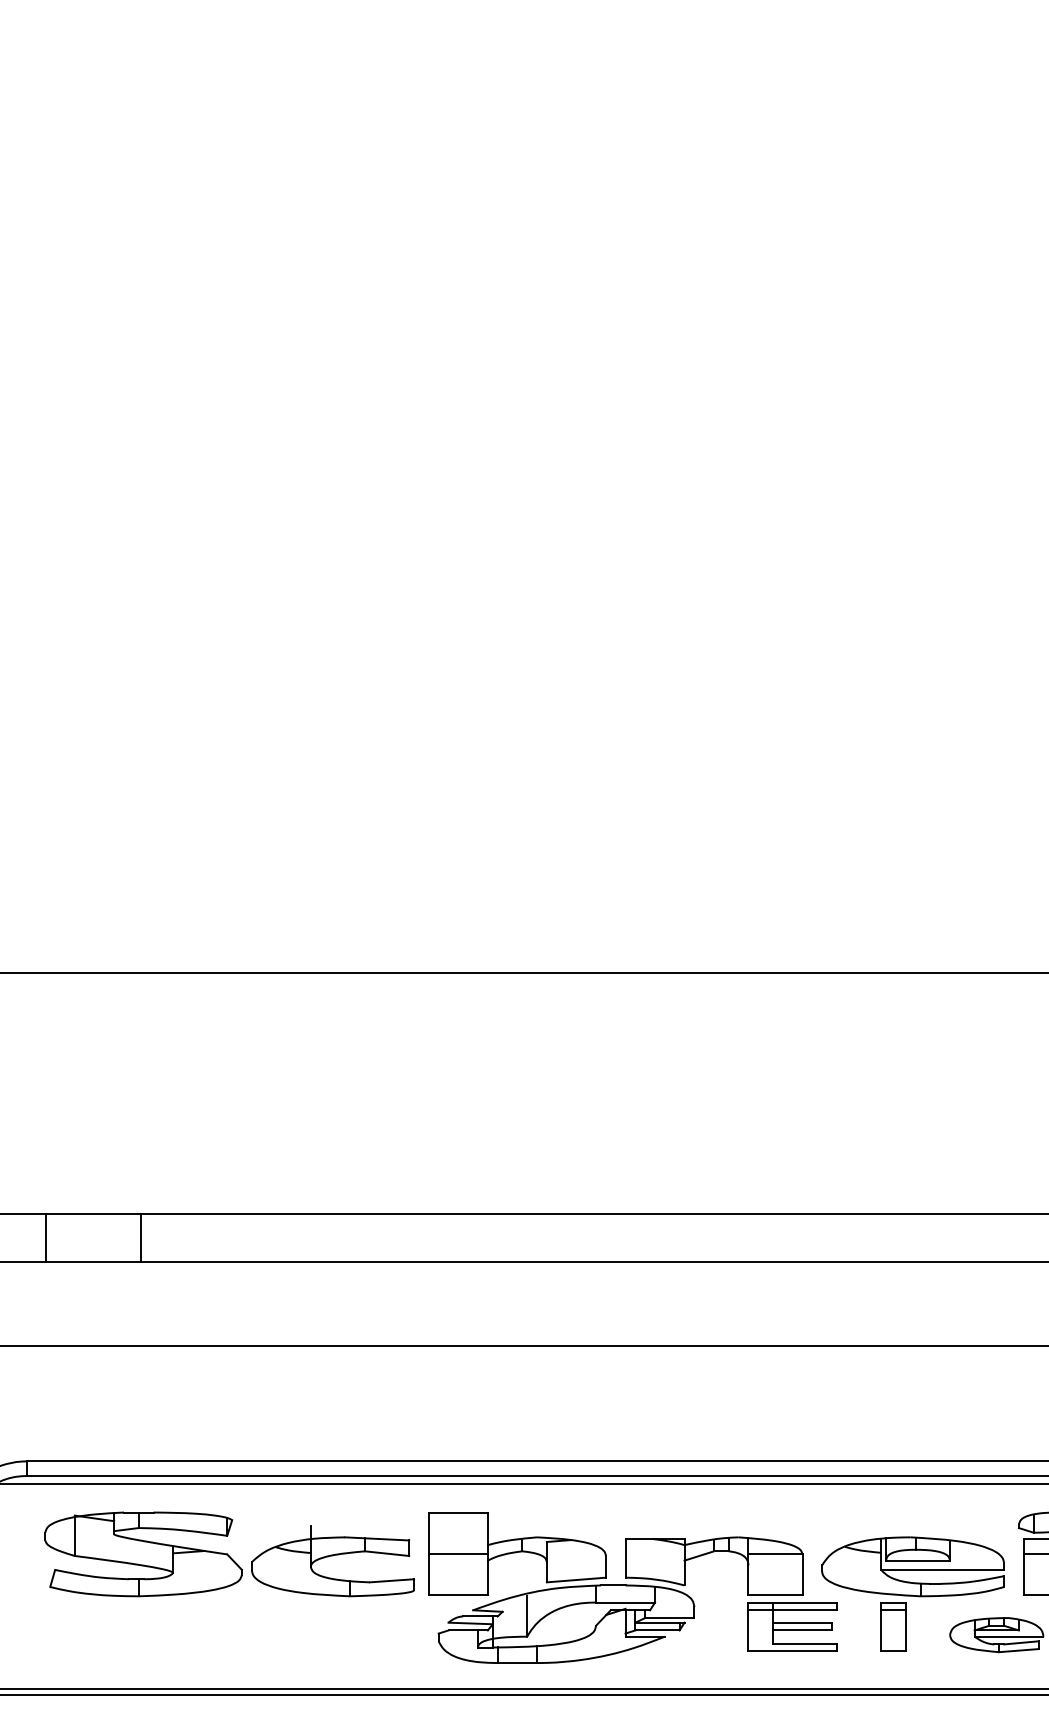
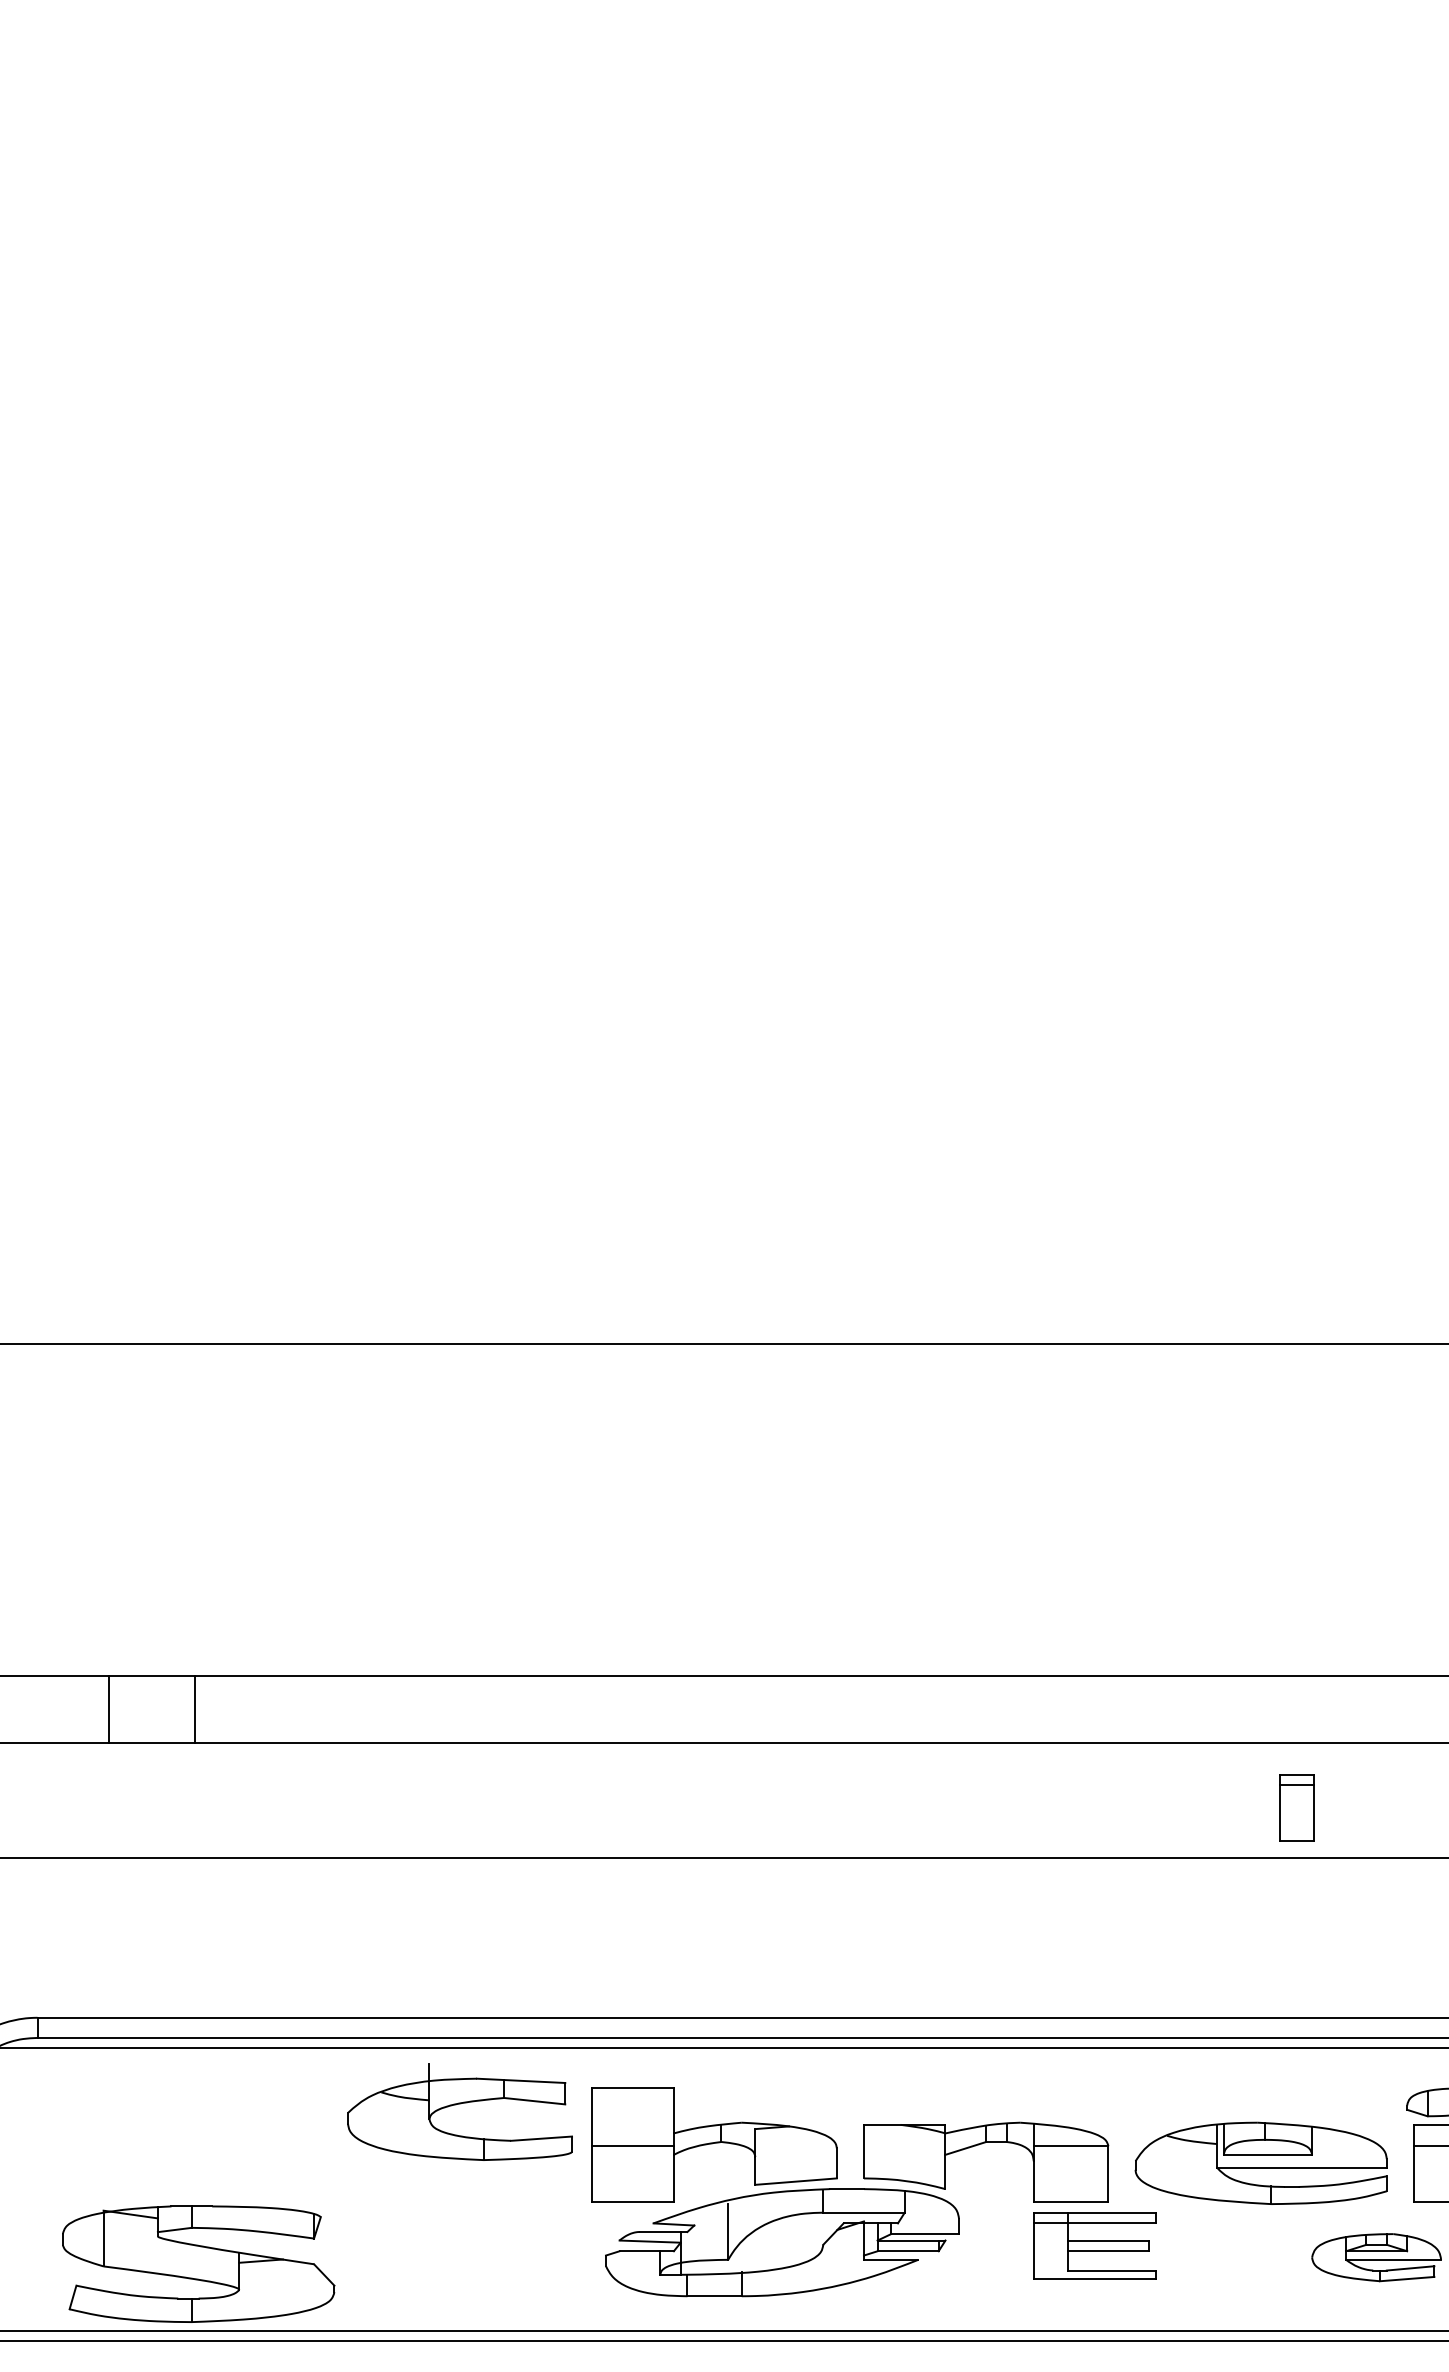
line: (45, 1238) -> (108, 1709), moved
part: (143, 1553) -> (198, 2263), moved
part: (330, 1556) -> (456, 2105), moved
part: (893, 1626) -> (1296, 1807), moved

